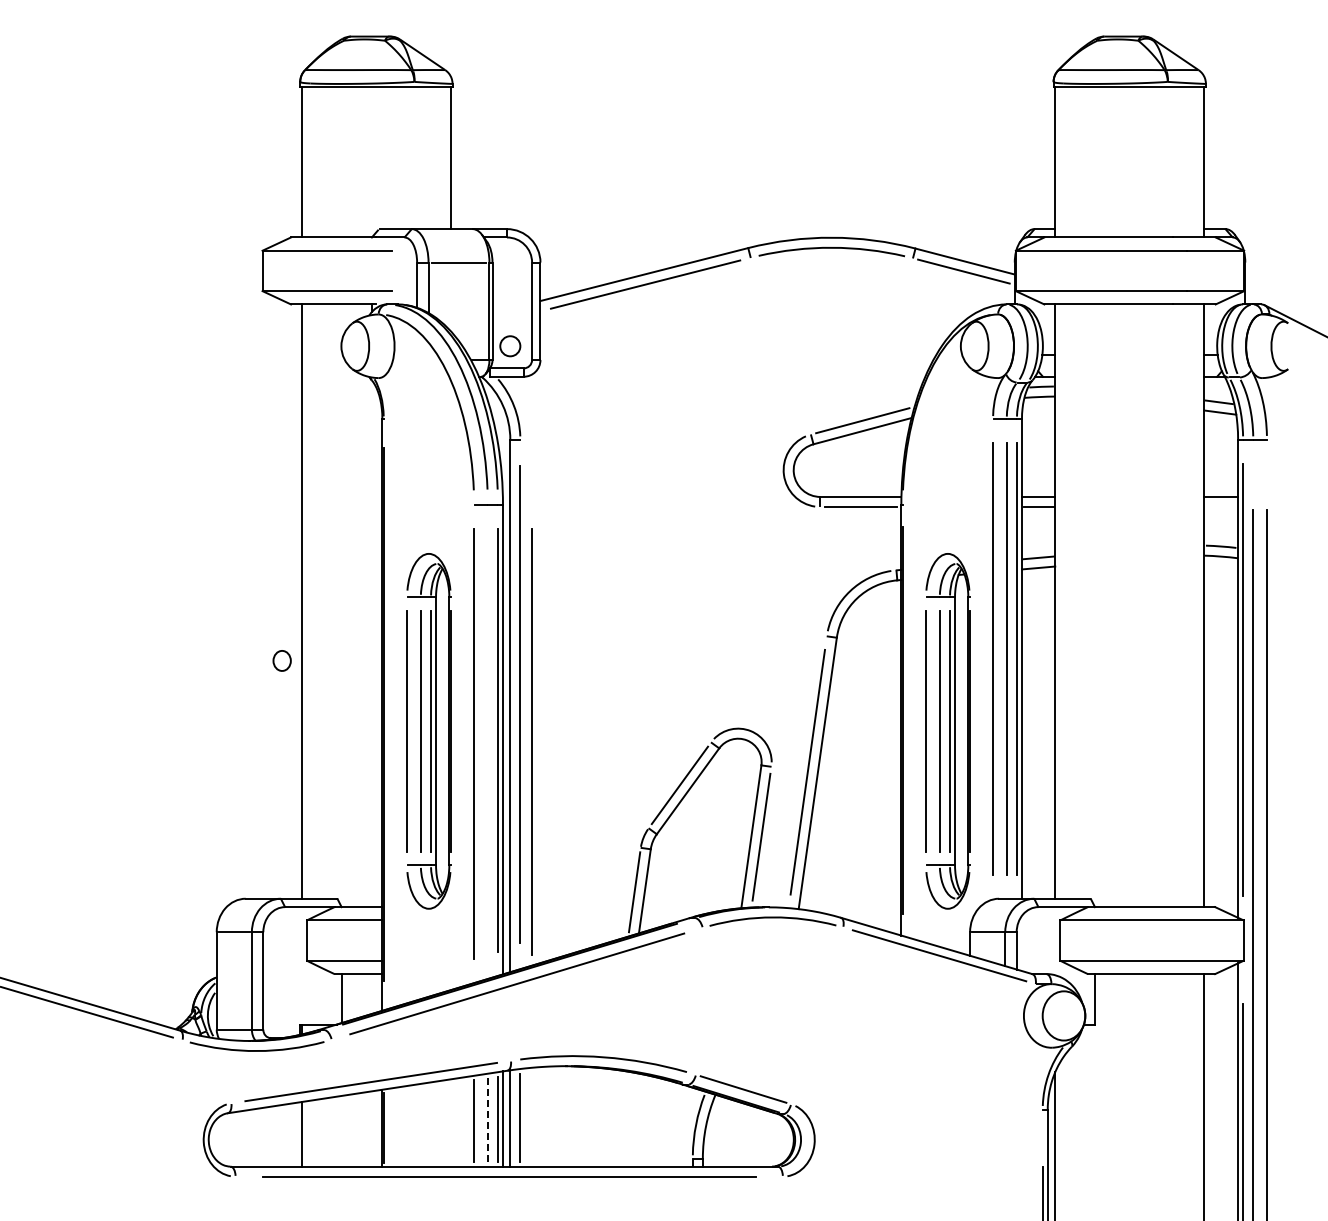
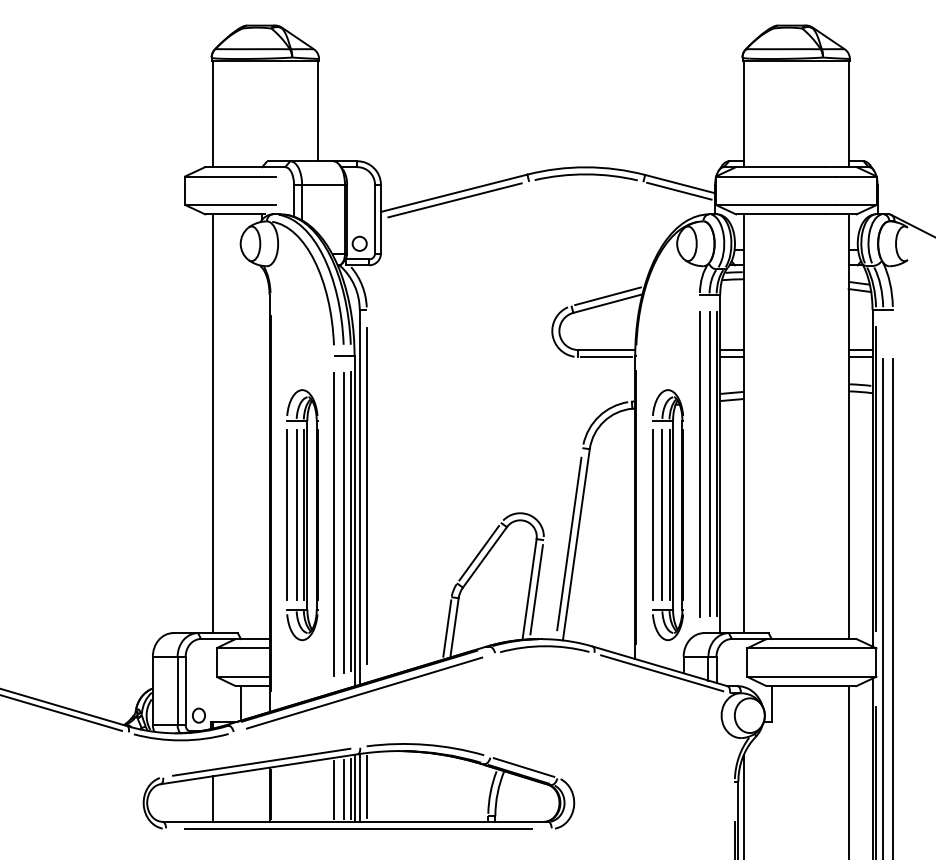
line: (1220, 507) -> (860, 357), added
part: (281, 660) -> (198, 715), moved
line: (531, 741) -> (343, 522), moved
line: (487, 1120) -> (343, 789), dashed -> solid

